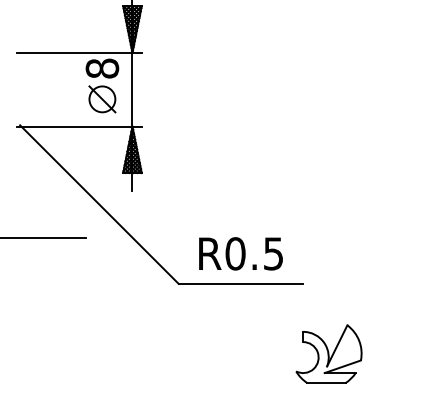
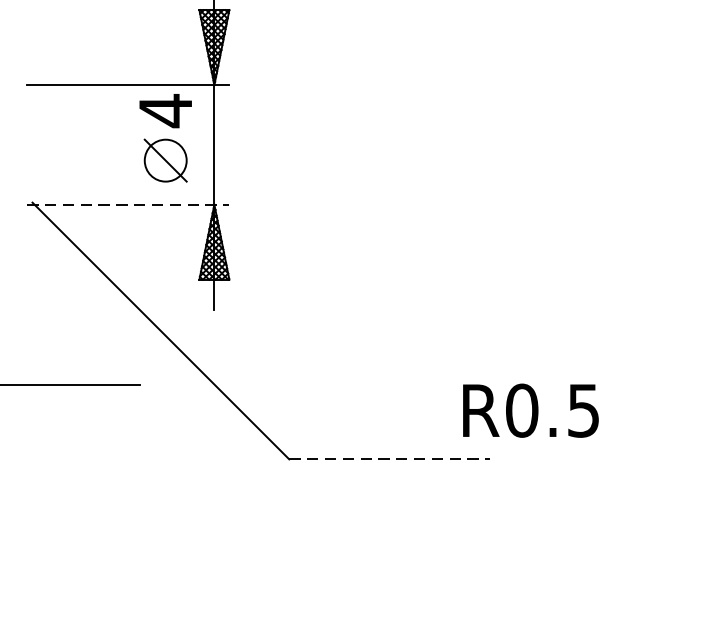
text: (102, 68) -> (165, 110), 8 -> 4
line: (79, 126) -> (128, 204), solid -> dashed
text: (240, 253) -> (530, 410), moved
line: (241, 283) -> (390, 458), solid -> dashed
part: (328, 353) -> (531, 572), removed

